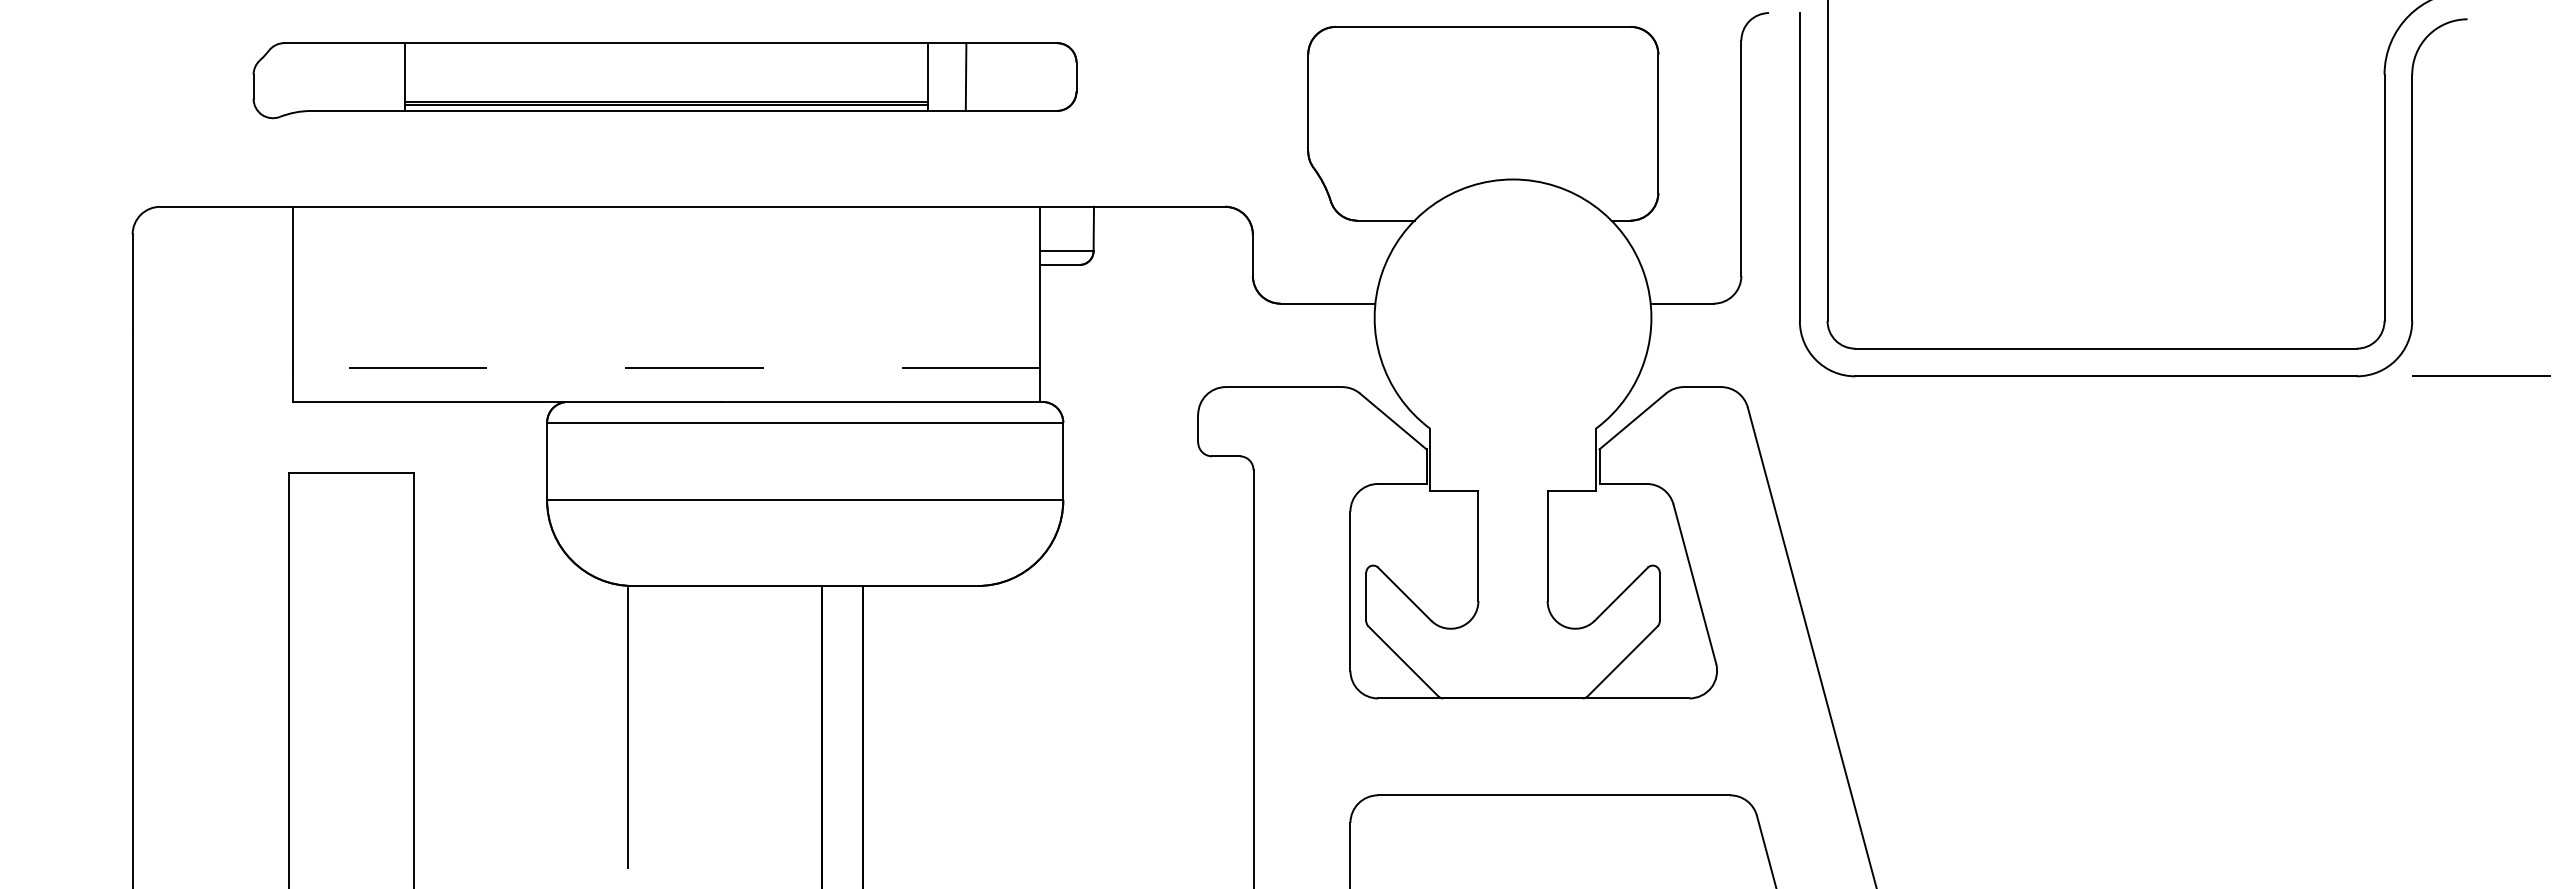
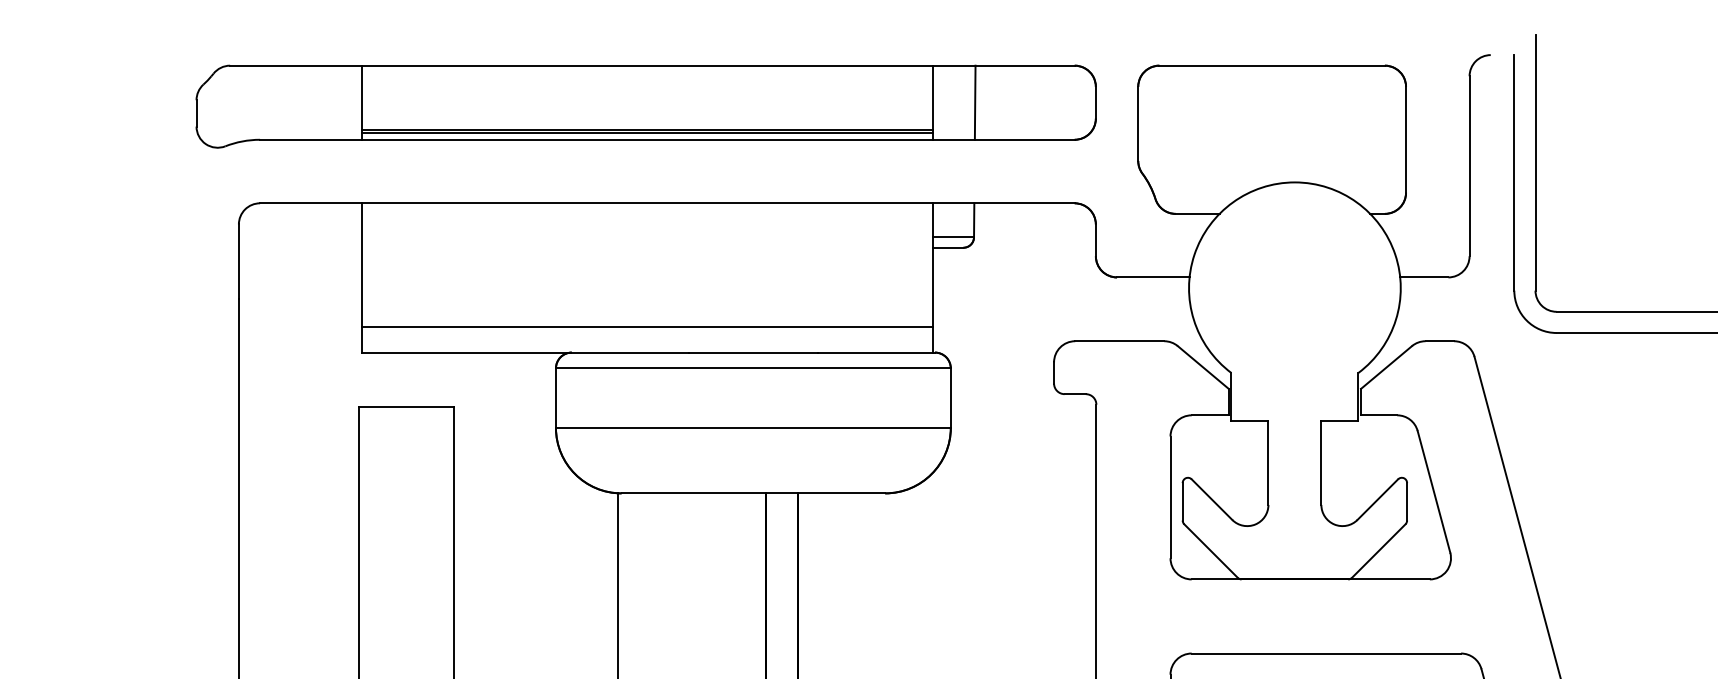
part: (664, 80) -> (645, 106), size x1.43
line: (666, 367) -> (647, 326), dashed -> solid

